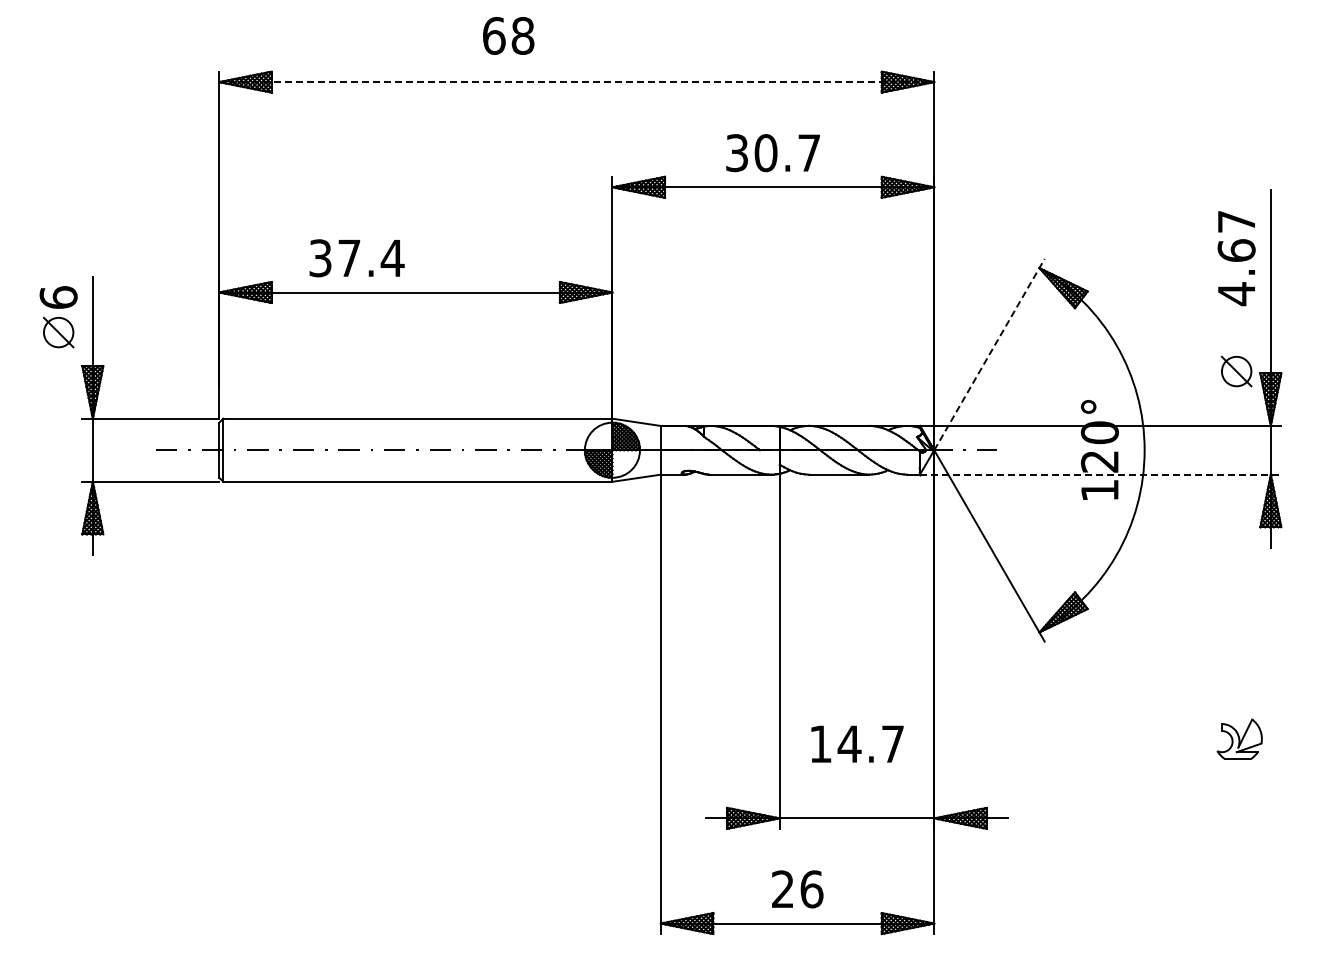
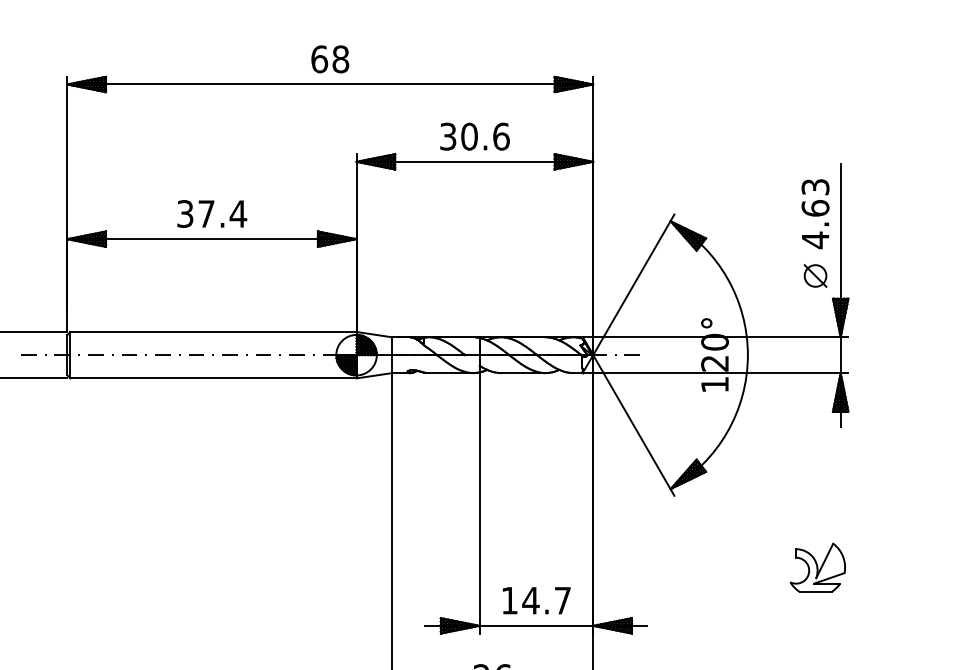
text: (508, 35) -> (330, 59), moved
line: (576, 82) -> (330, 84), dashed -> solid
text: (809, 153) -> (501, 136), 30.7 -> 30.6
text: (1236, 221) -> (815, 186), 4.67 -> 4.63
text: (356, 258) -> (211, 214), moved
line: (989, 354) -> (633, 284), dashed -> solid
part: (1236, 371) -> (815, 275), moved
line: (1100, 474) -> (715, 373), dashed -> solid
part: (1239, 738) -> (817, 567), size x1.67
text: (857, 743) -> (536, 600), moved

